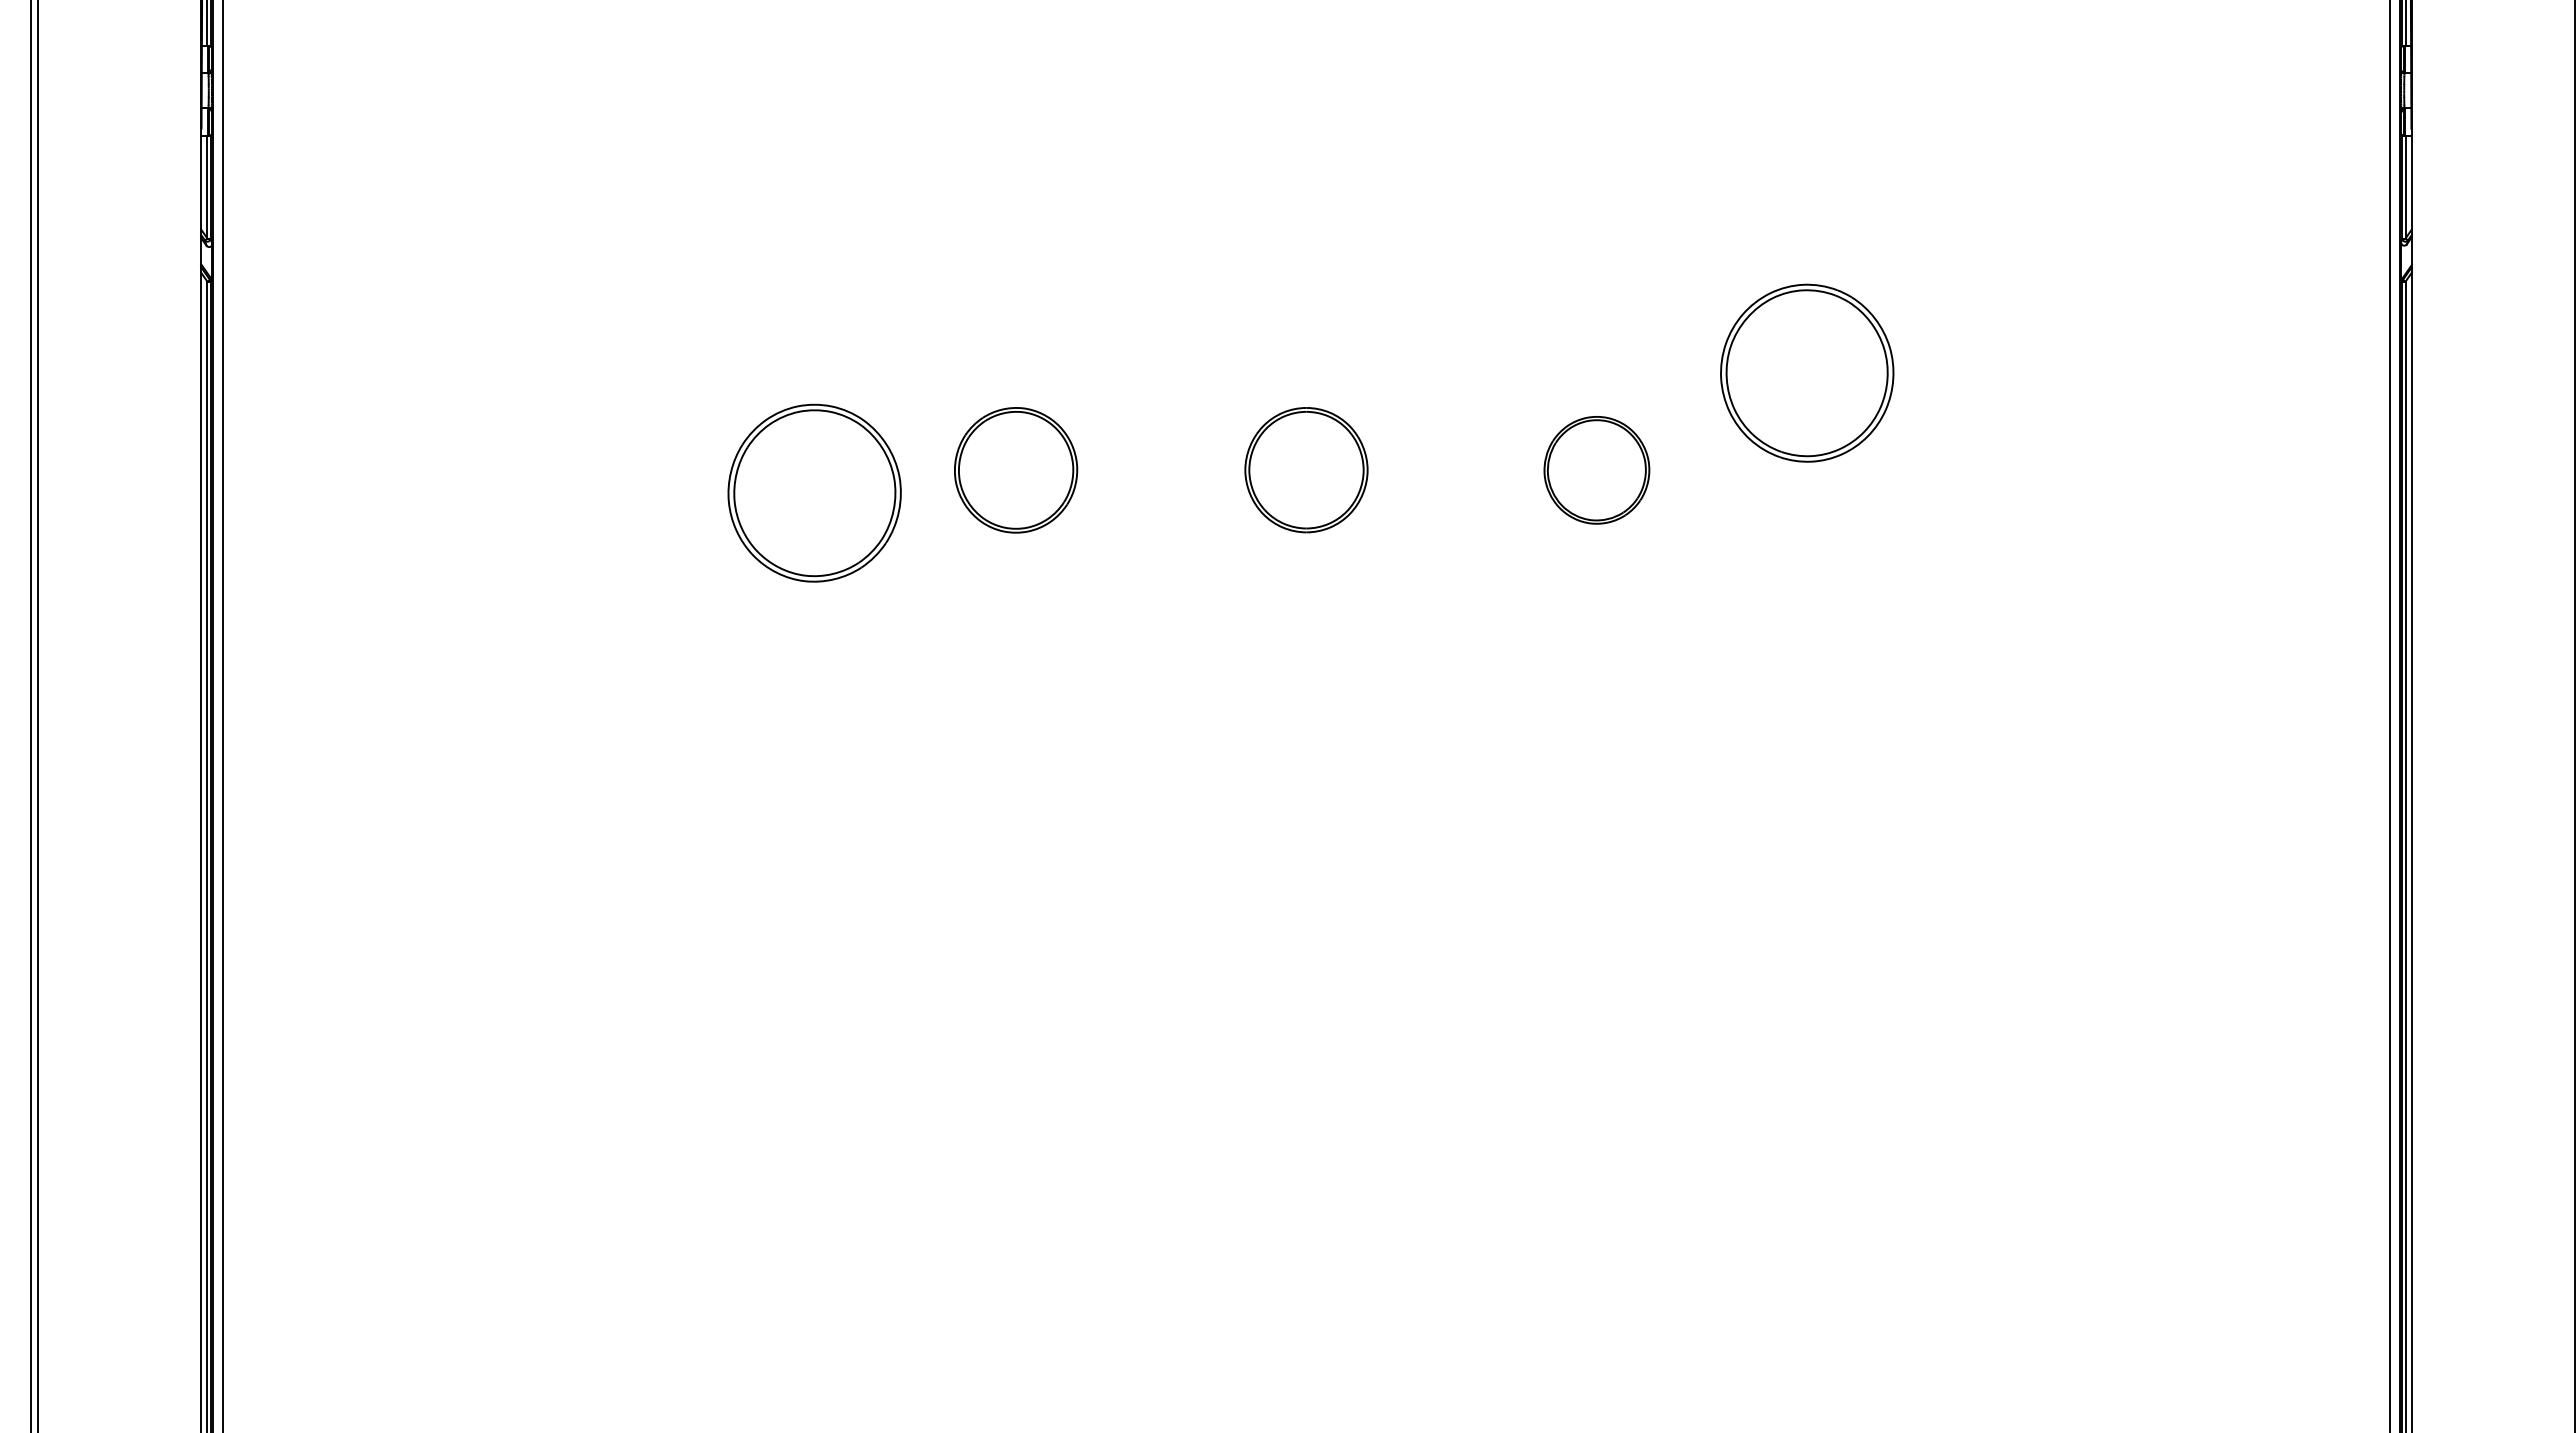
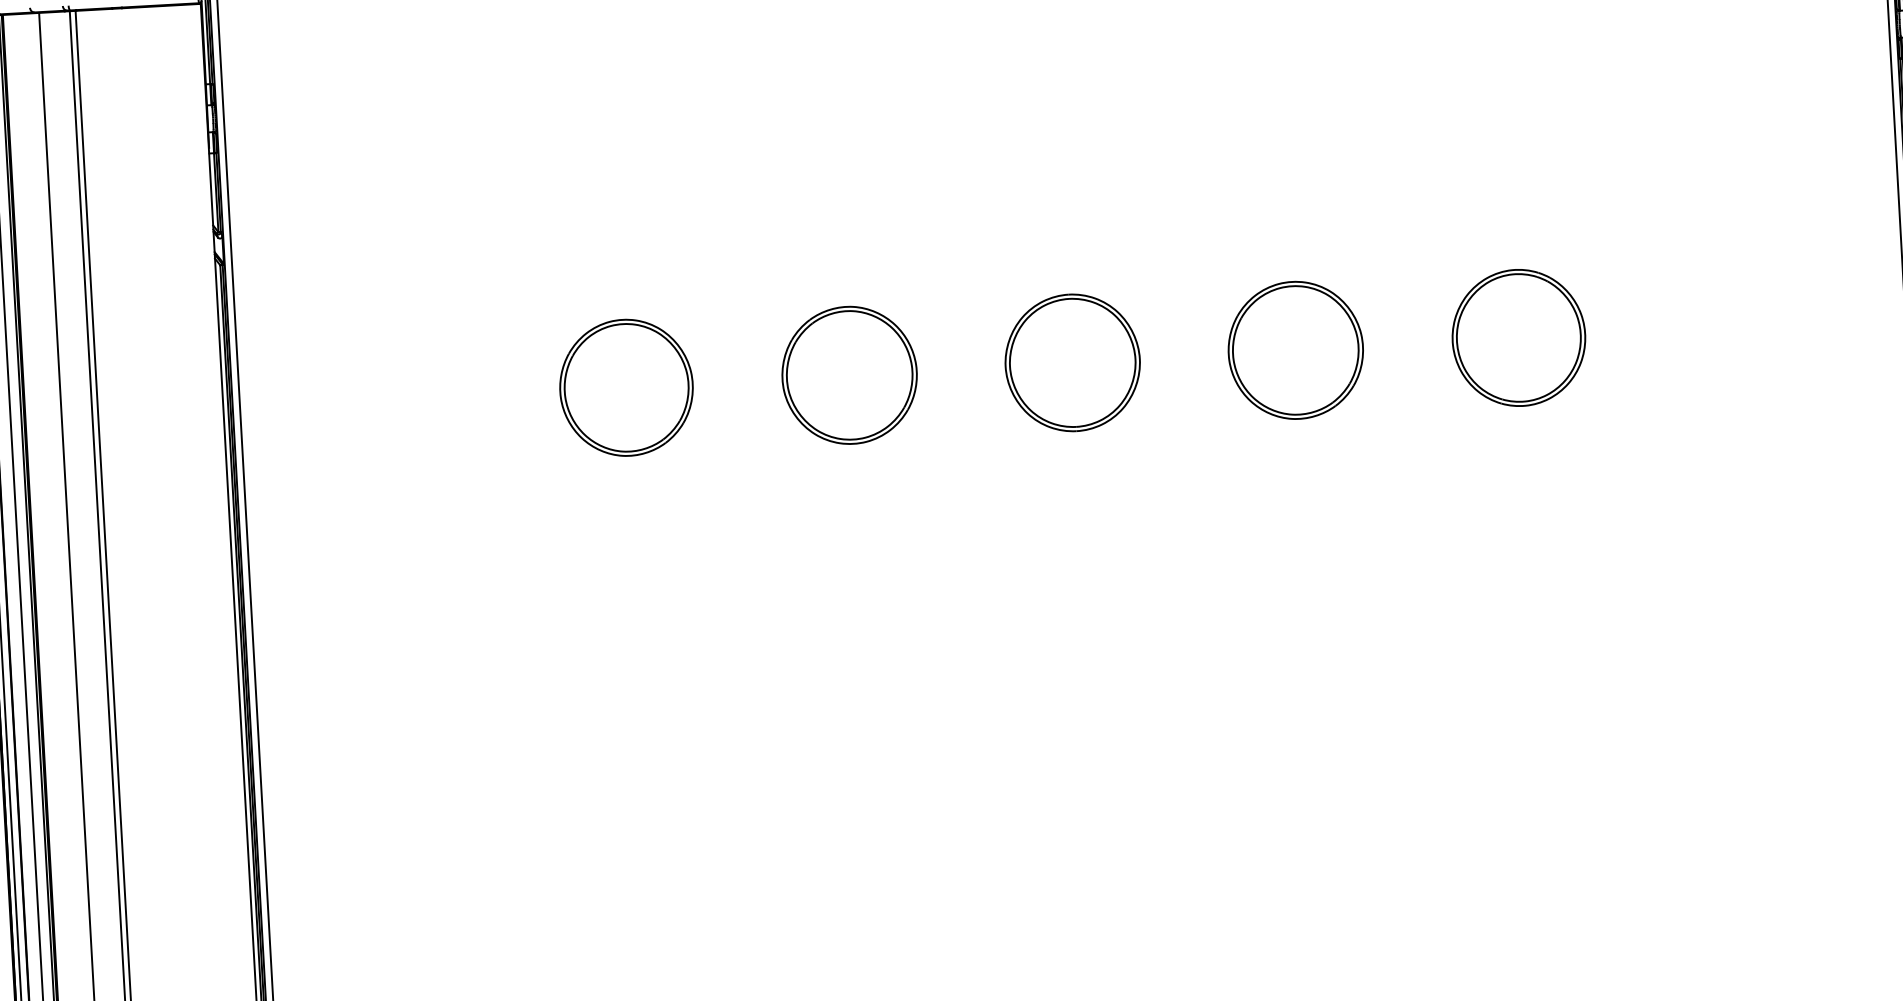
part: (1807, 372) -> (1519, 337), moved
part: (1306, 469) -> (1072, 362), size x1.43
part: (1015, 470) -> (849, 375), size x1.43
part: (1596, 470) -> (1295, 350), size x1.67
part: (814, 492) -> (626, 387), moved

